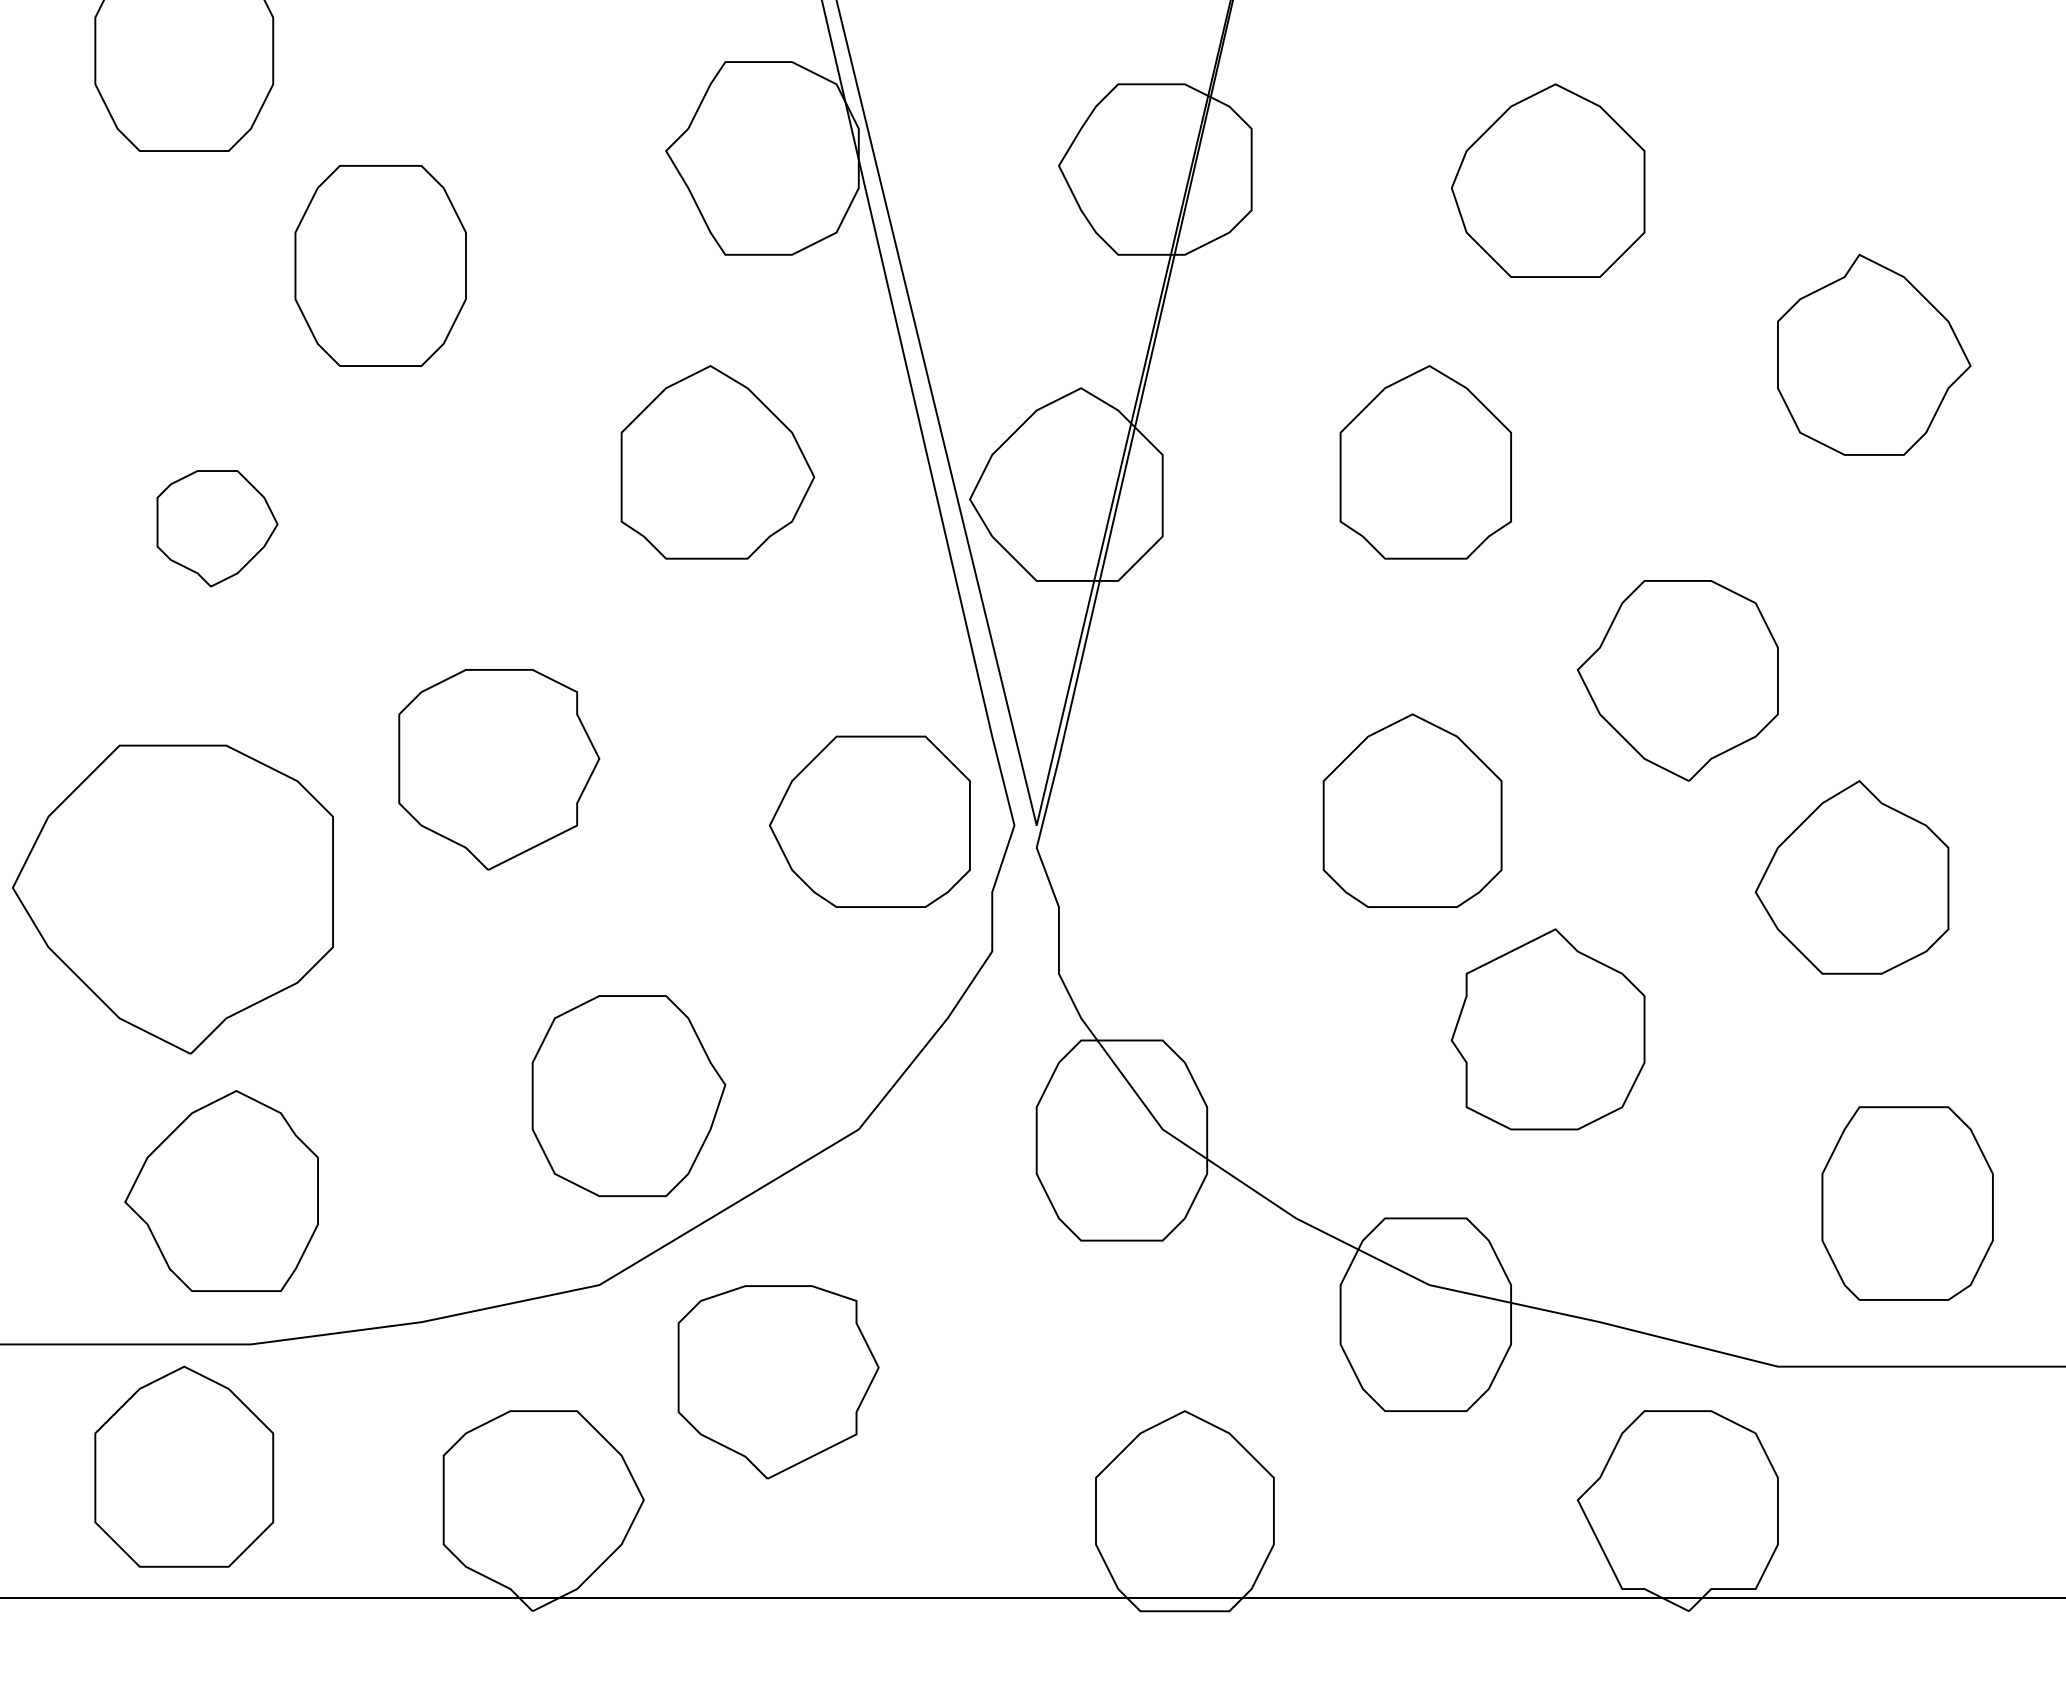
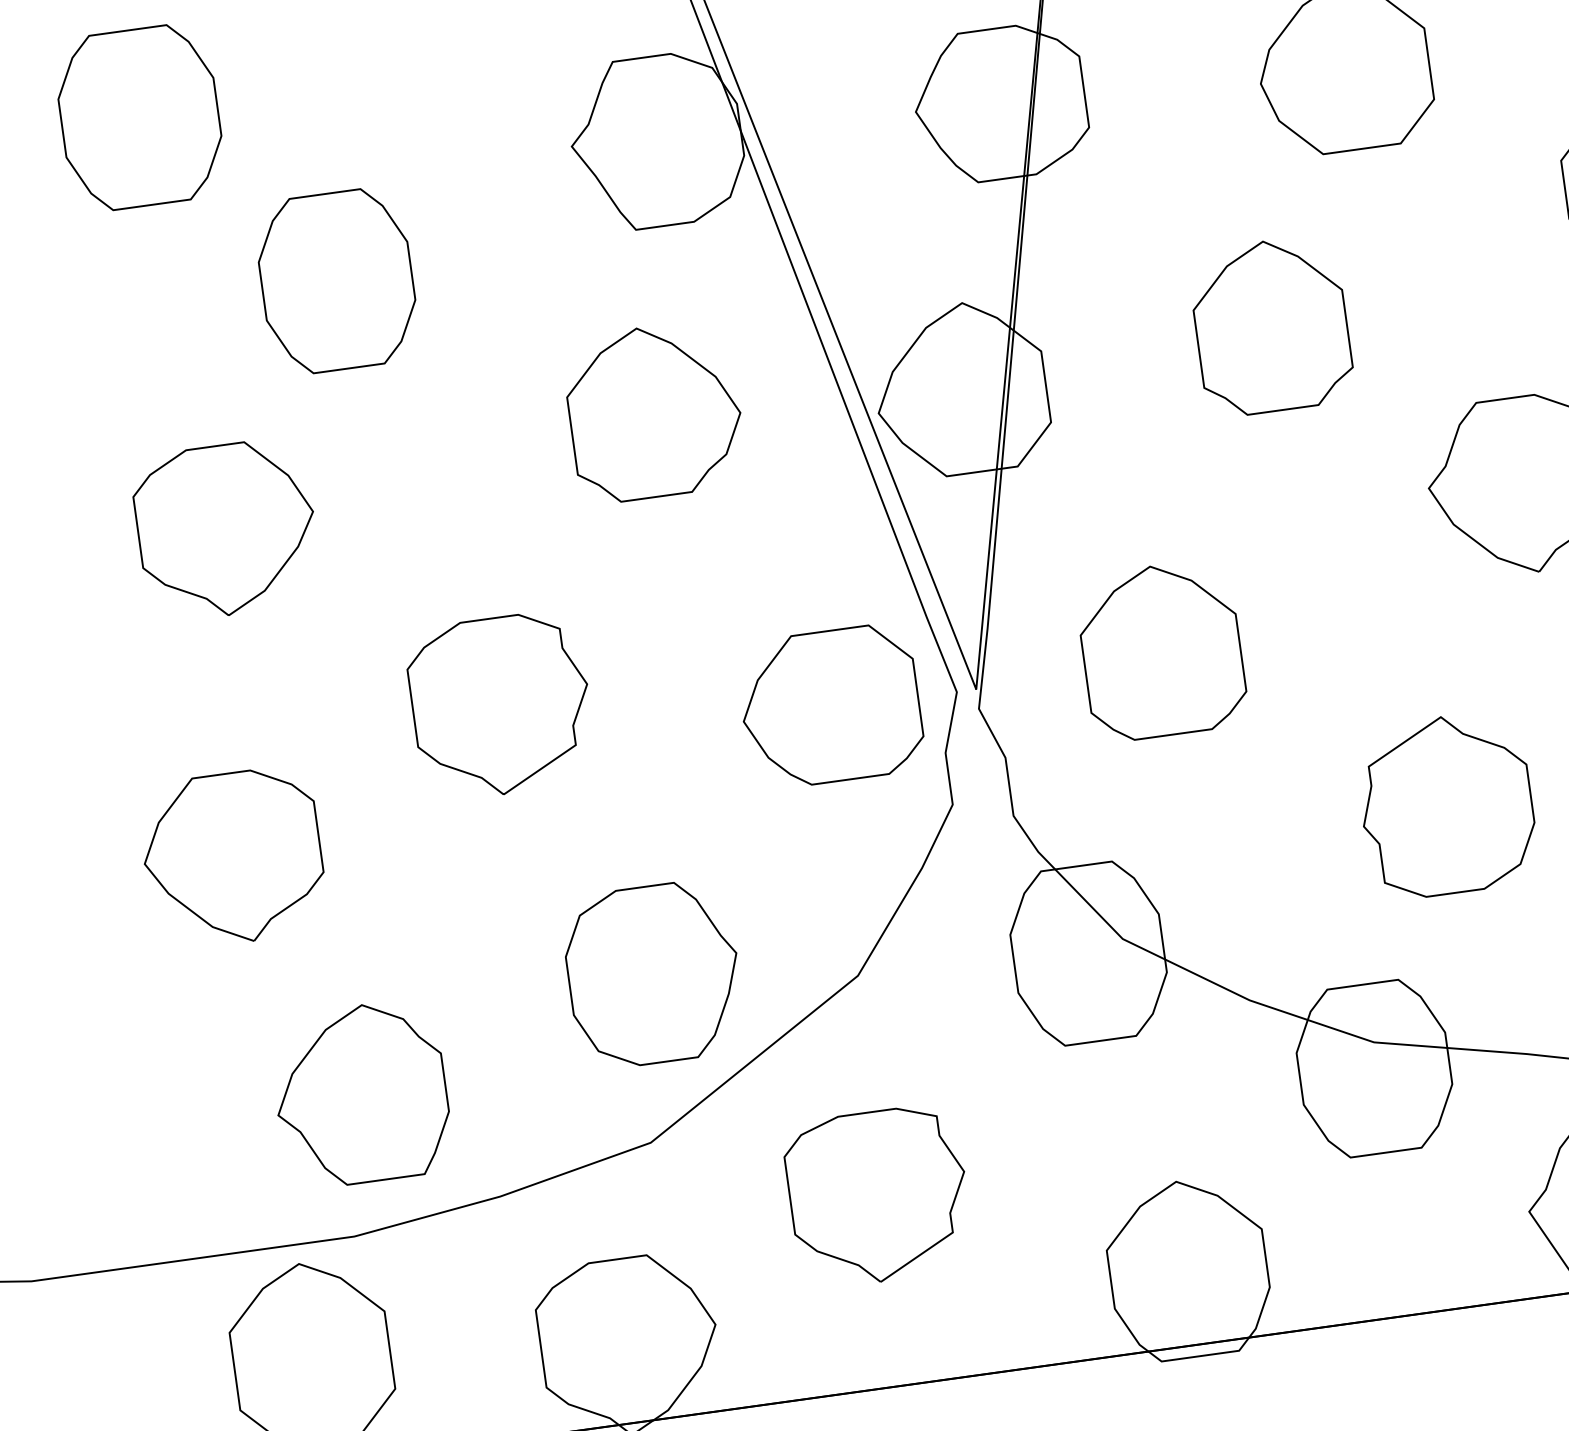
part: (217, 528) -> (226, 529), size x1.67
part: (1412, 810) -> (1161, 650), moved
part: (173, 899) -> (233, 858), size x0.62
part: (221, 1190) -> (360, 1093), moved
part: (778, 1382) -> (878, 1196), moved

